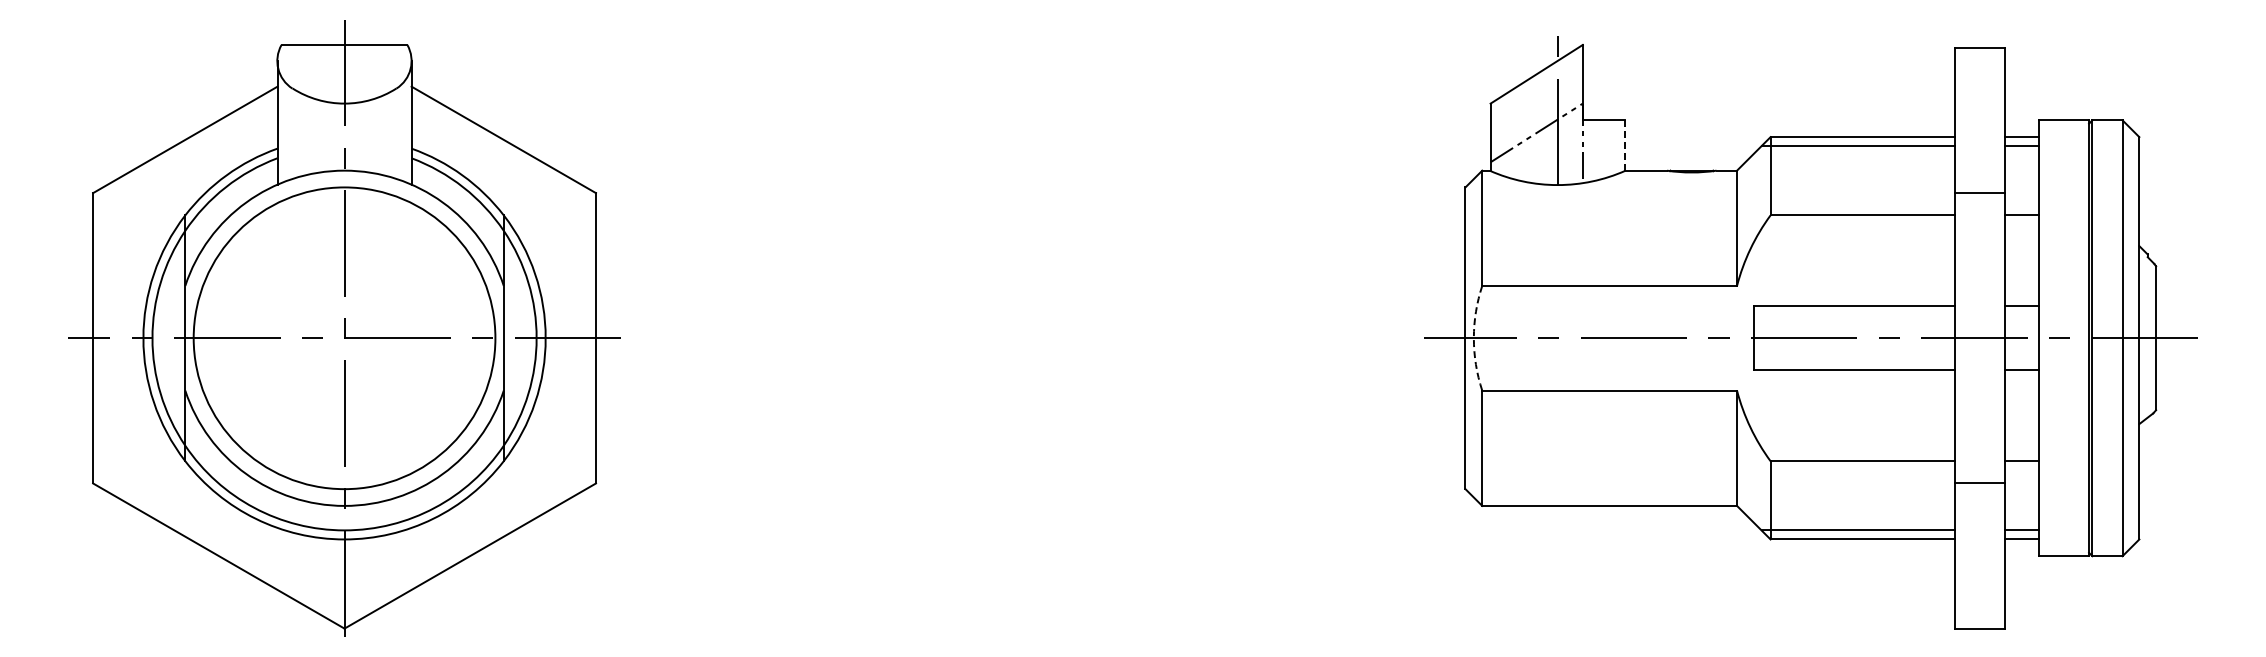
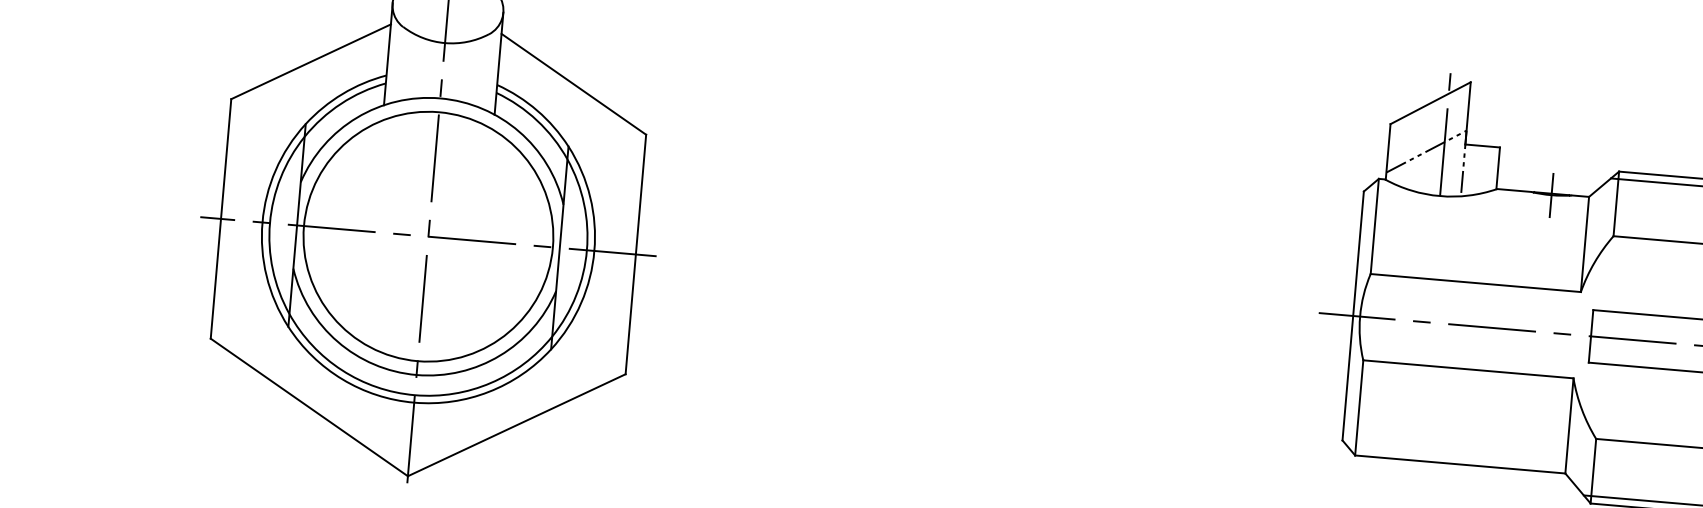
line: (1624, 146) -> (1497, 169), dashed -> solid
line: (1691, 172) -> (1551, 195), added
arc: (1473, 338) -> (1359, 316), dashed -> solid

